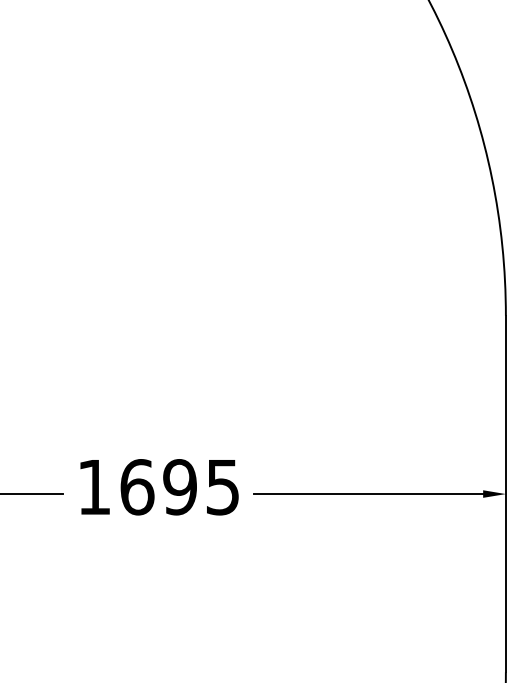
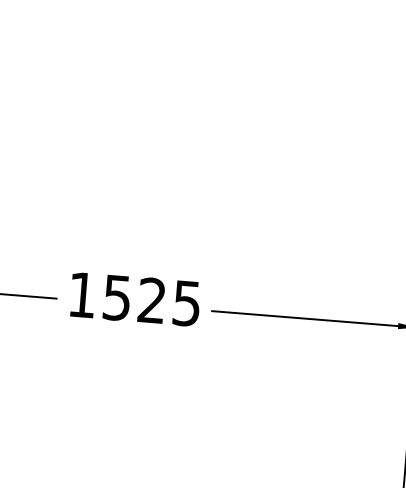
text: (158, 487) -> (134, 299), 1695 -> 1525

